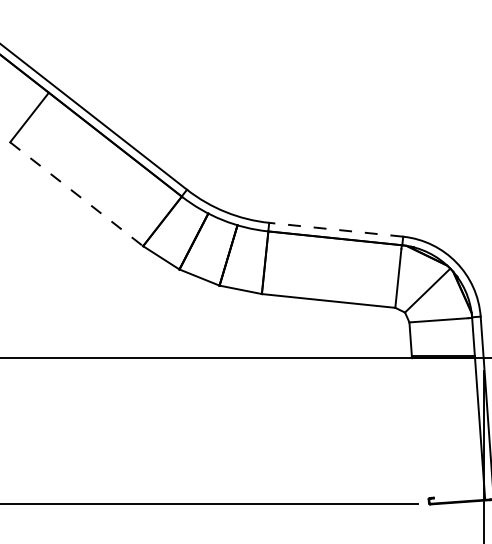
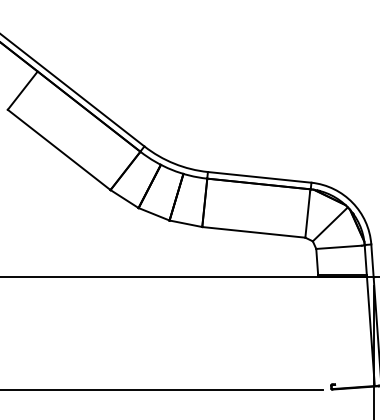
line: (77, 194) -> (59, 150), dashed -> solid
line: (335, 229) -> (259, 177), dashed -> solid

